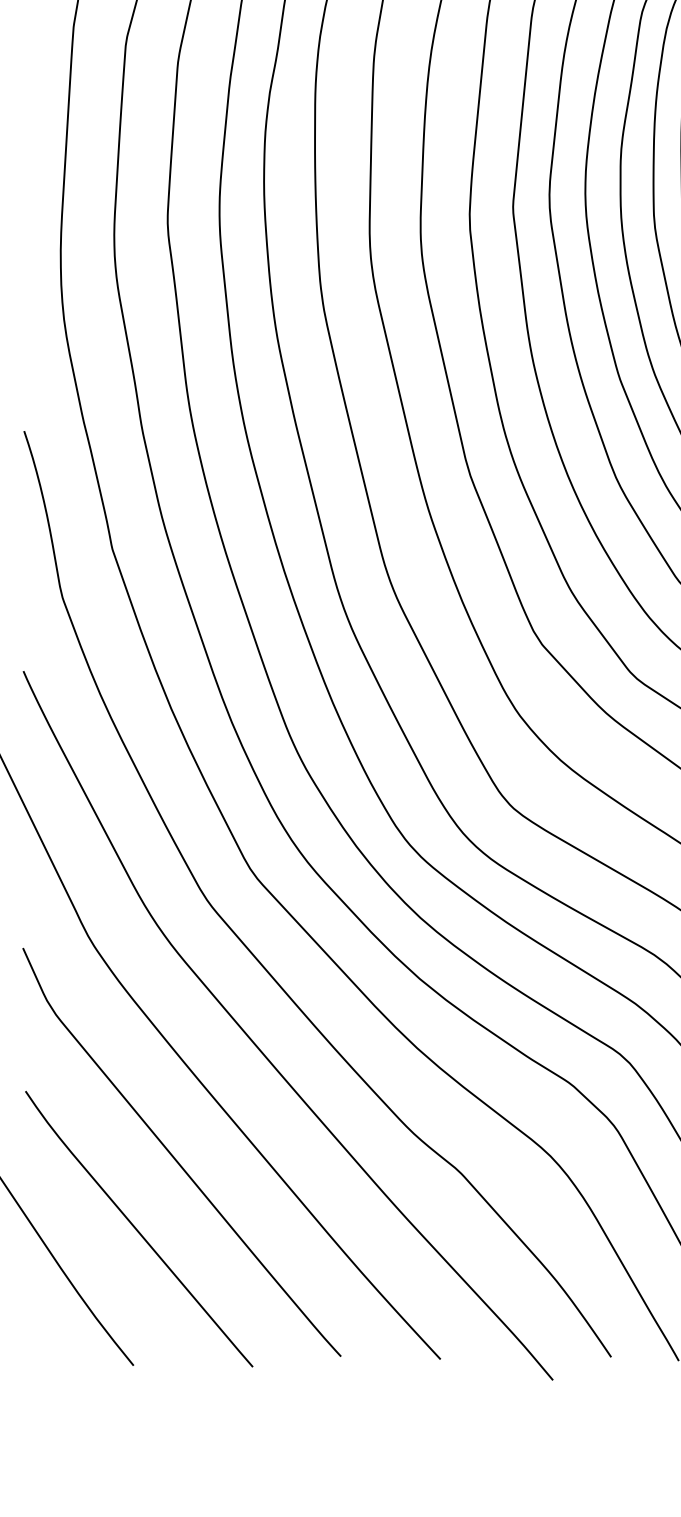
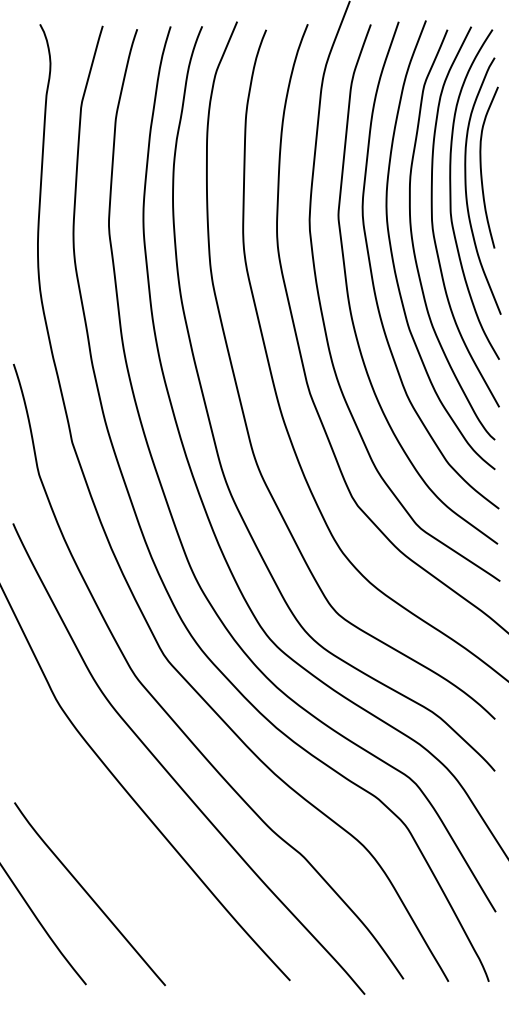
curve: (176, 1157) -> (114, 846), removed

